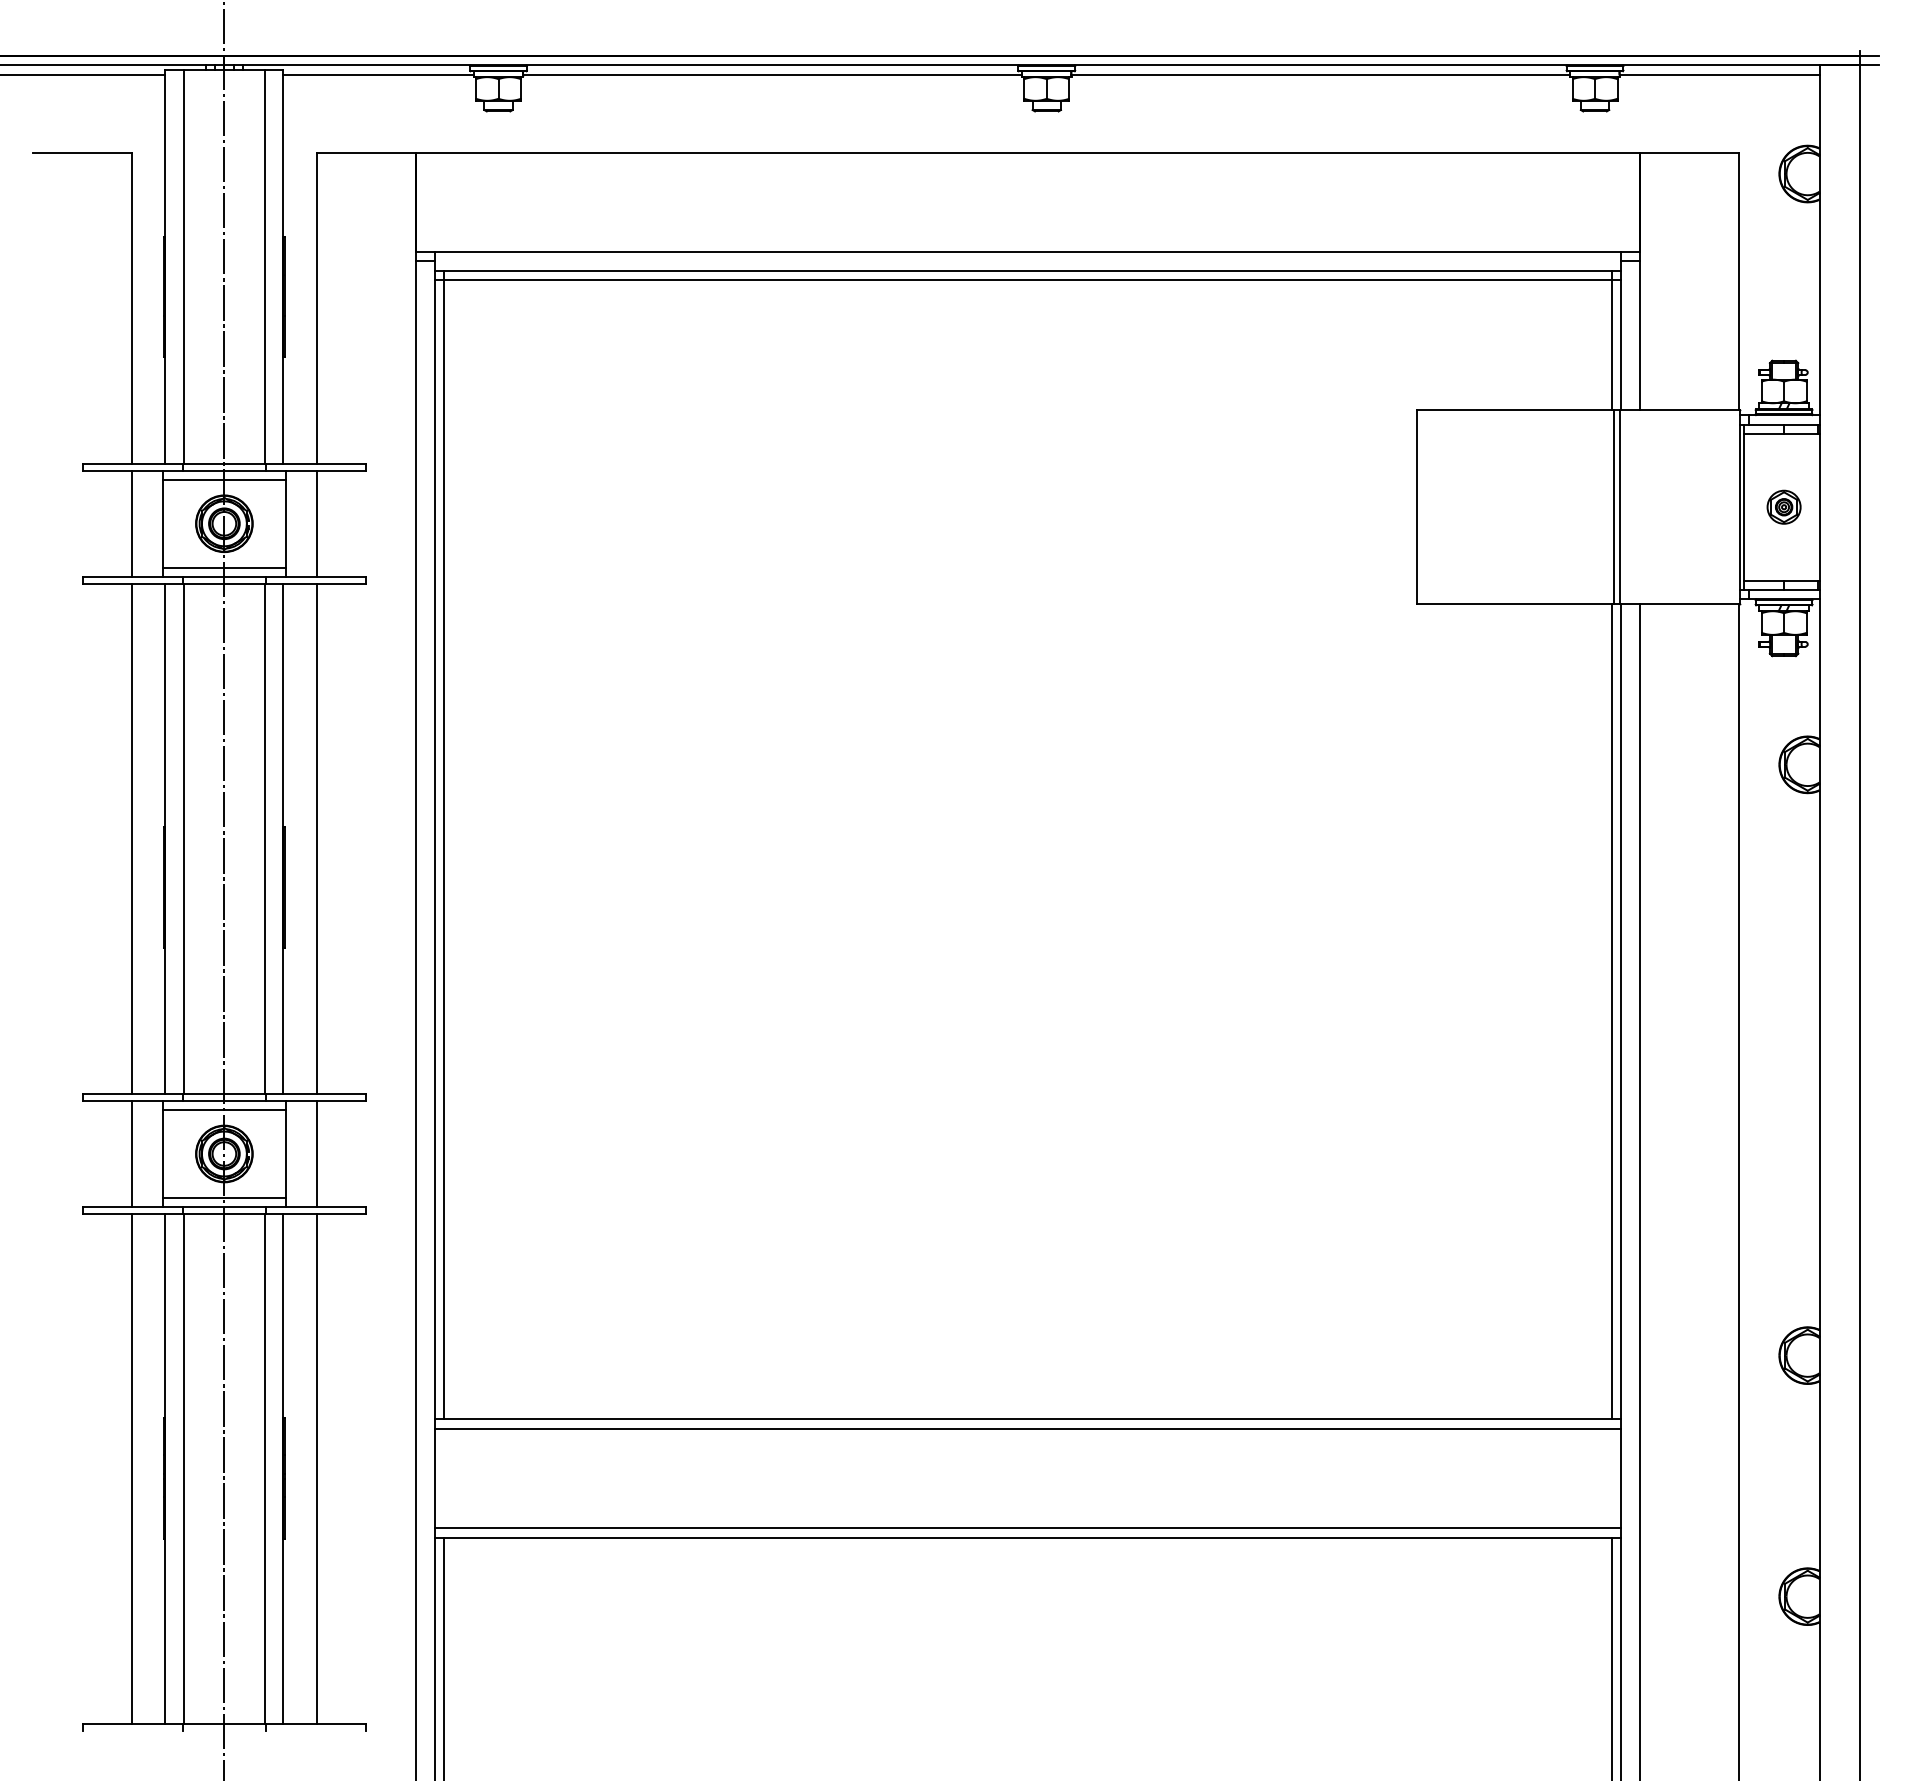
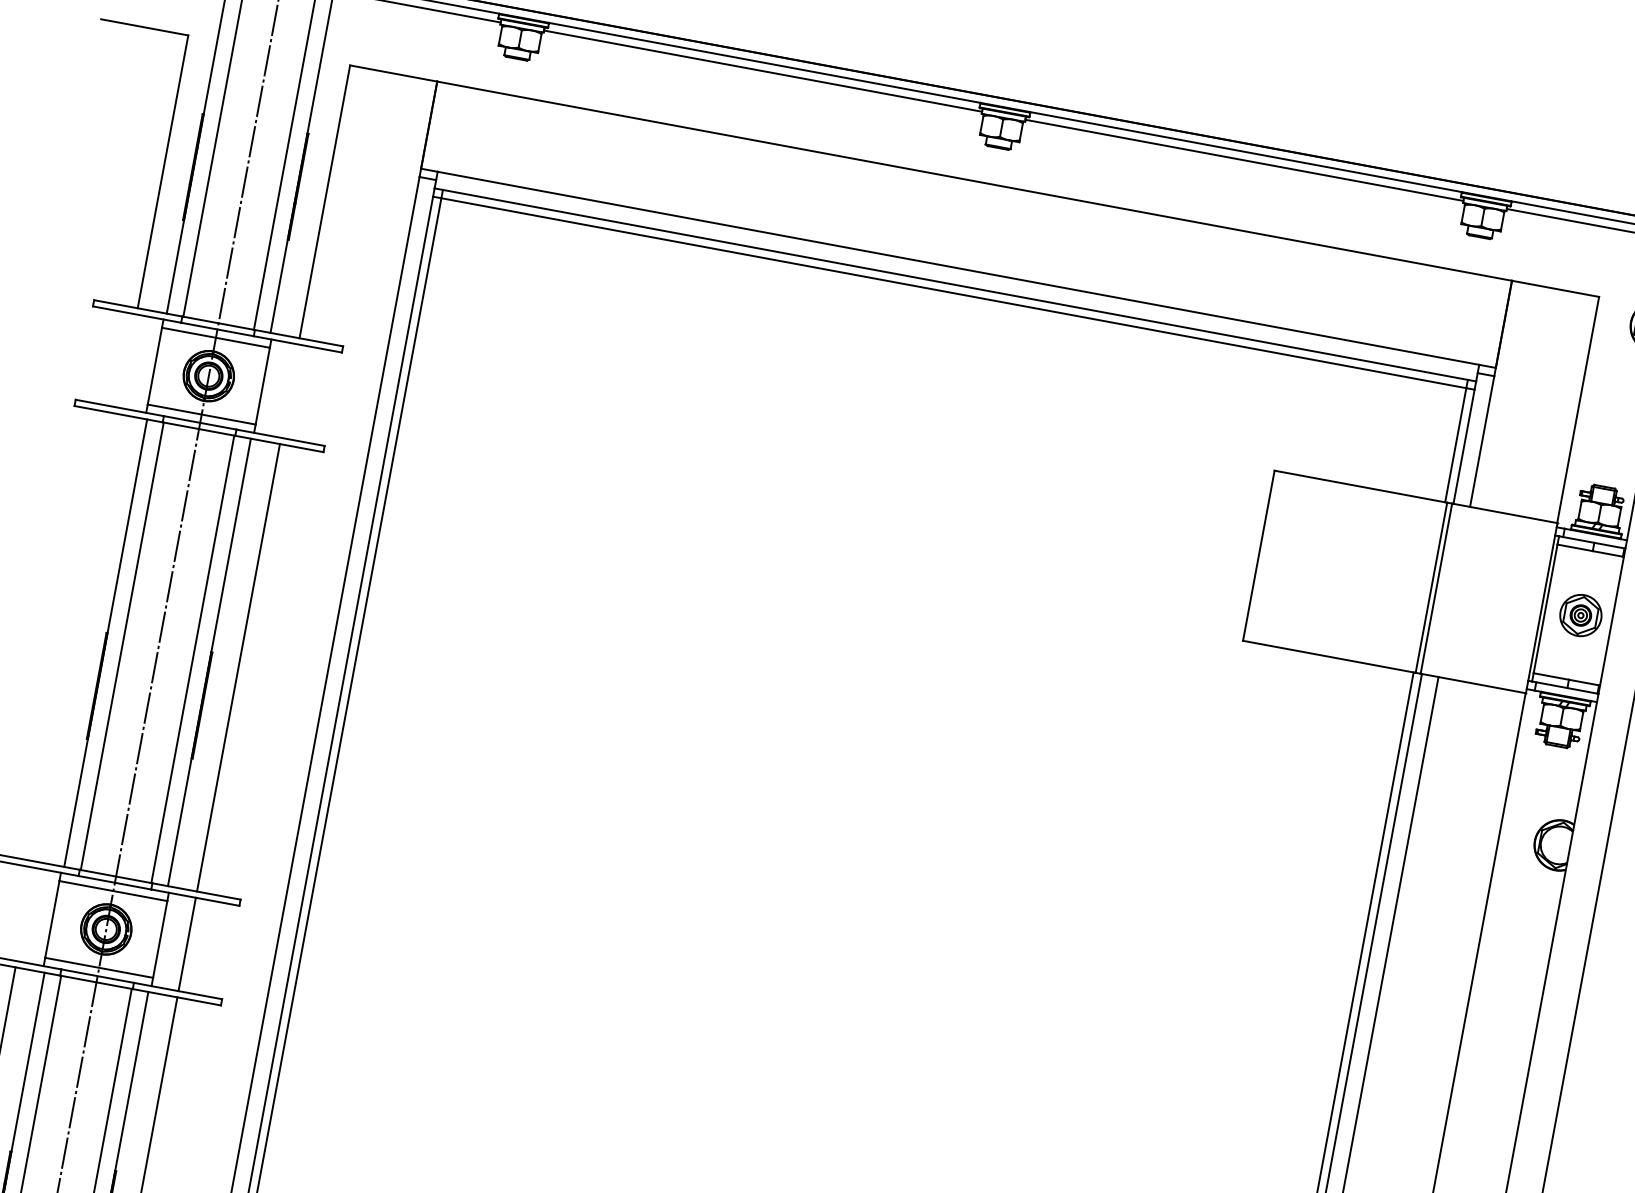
part: (1783, 506) -> (1580, 614), size x1.4
line: (132, 523) -> (128, 360), removed
line: (316, 523) -> (289, 390), removed
line: (132, 838) -> (76, 637), removed
line: (132, 1153) -> (25, 914), removed

